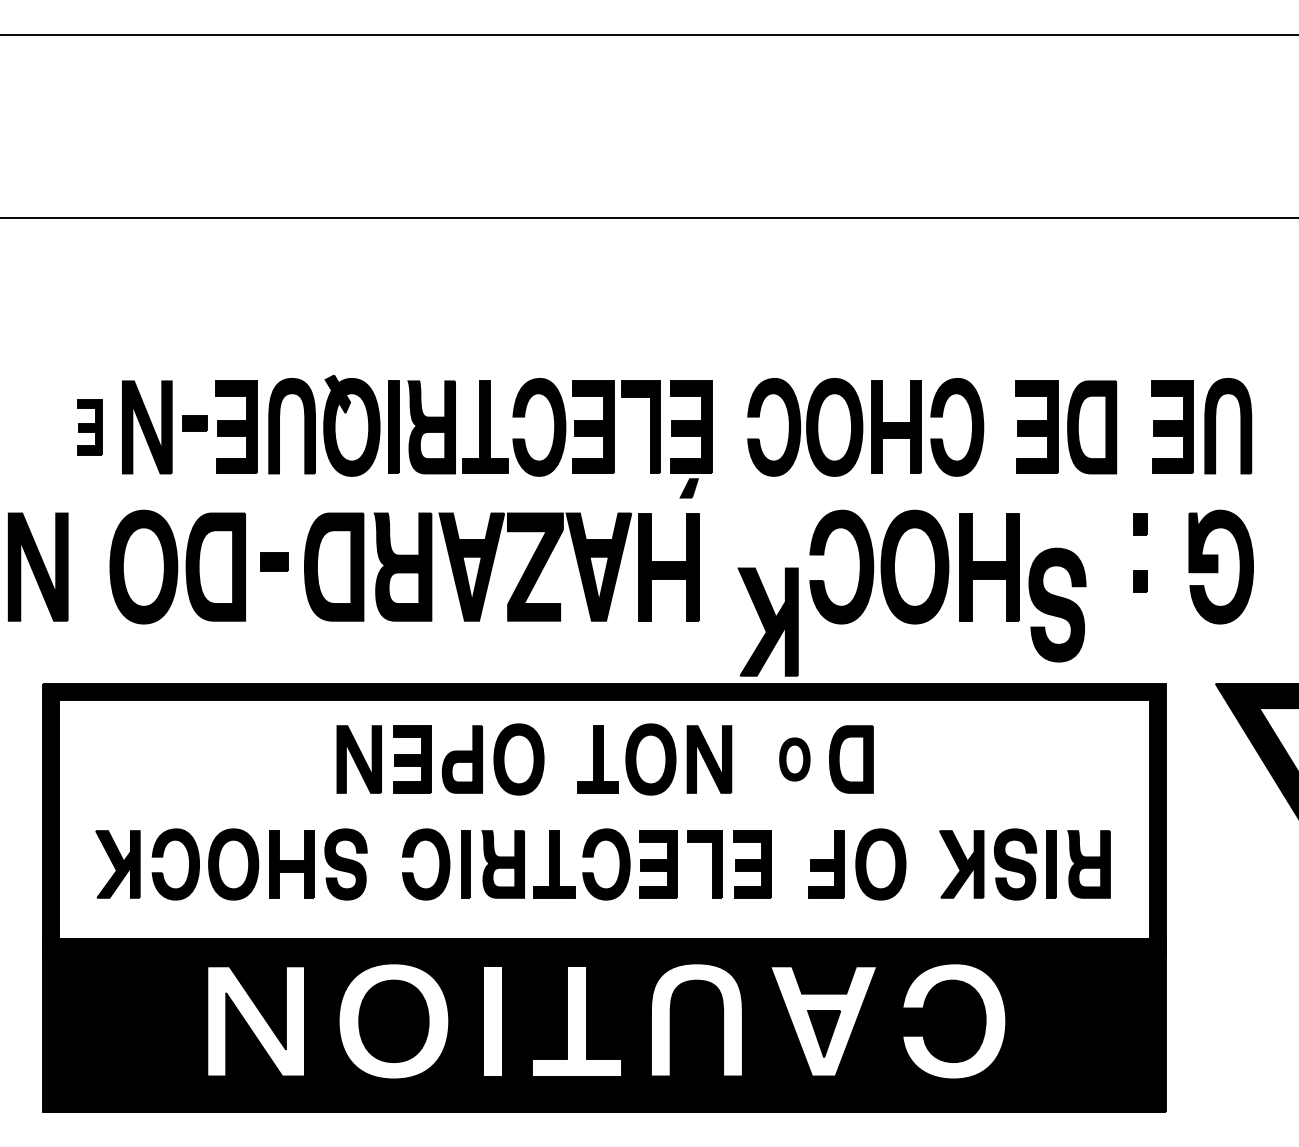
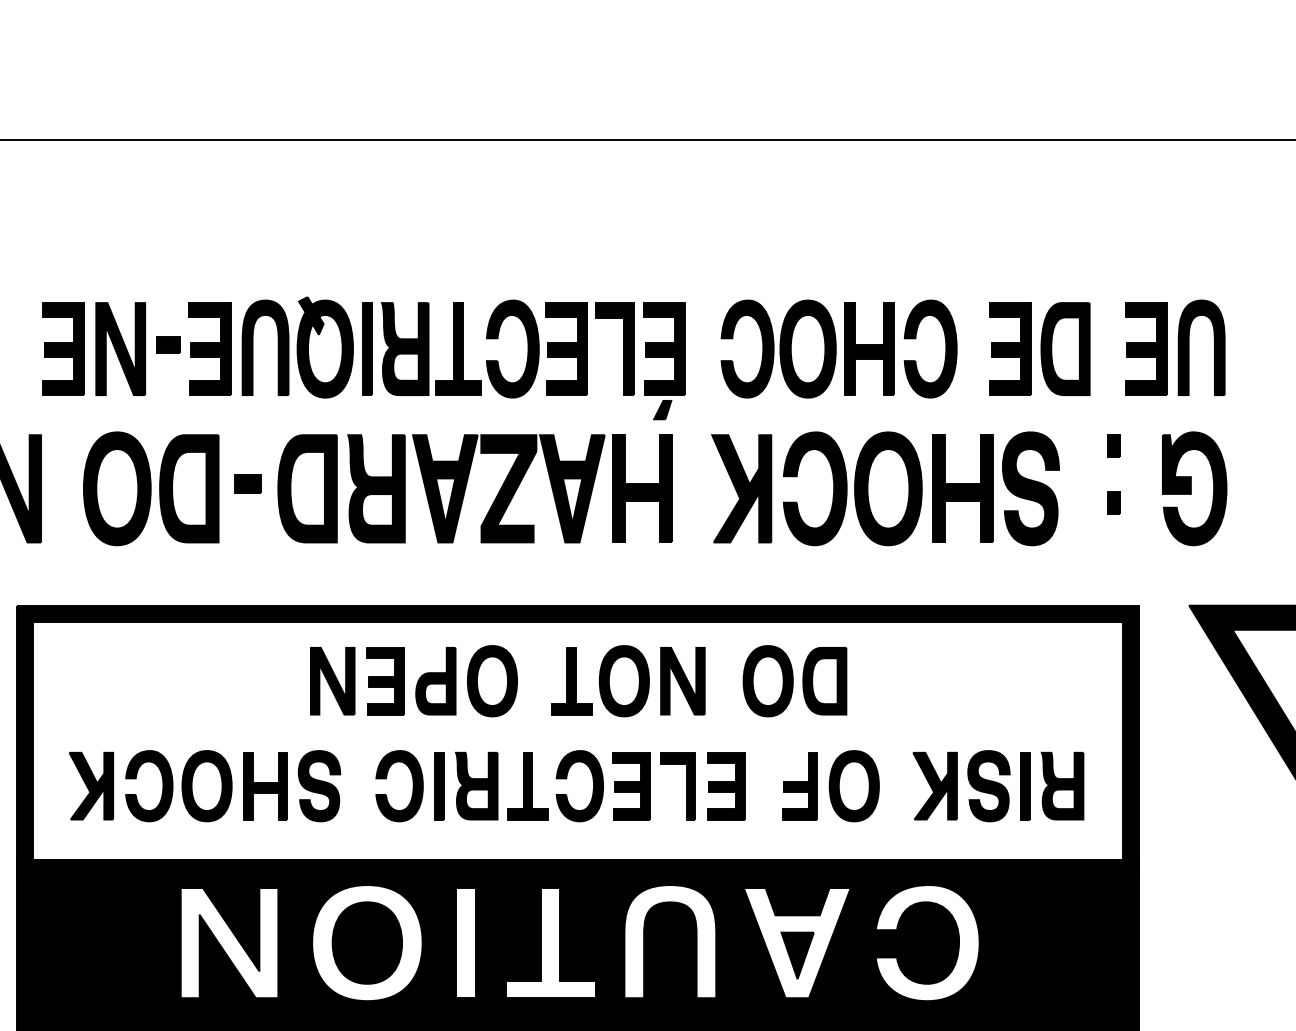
part: (89, 426) -> (62, 348), size x1.67
part: (1057, 604) -> (1030, 488), moved
part: (767, 621) -> (740, 488), moved
part: (794, 759) -> (767, 681), size x1.67

